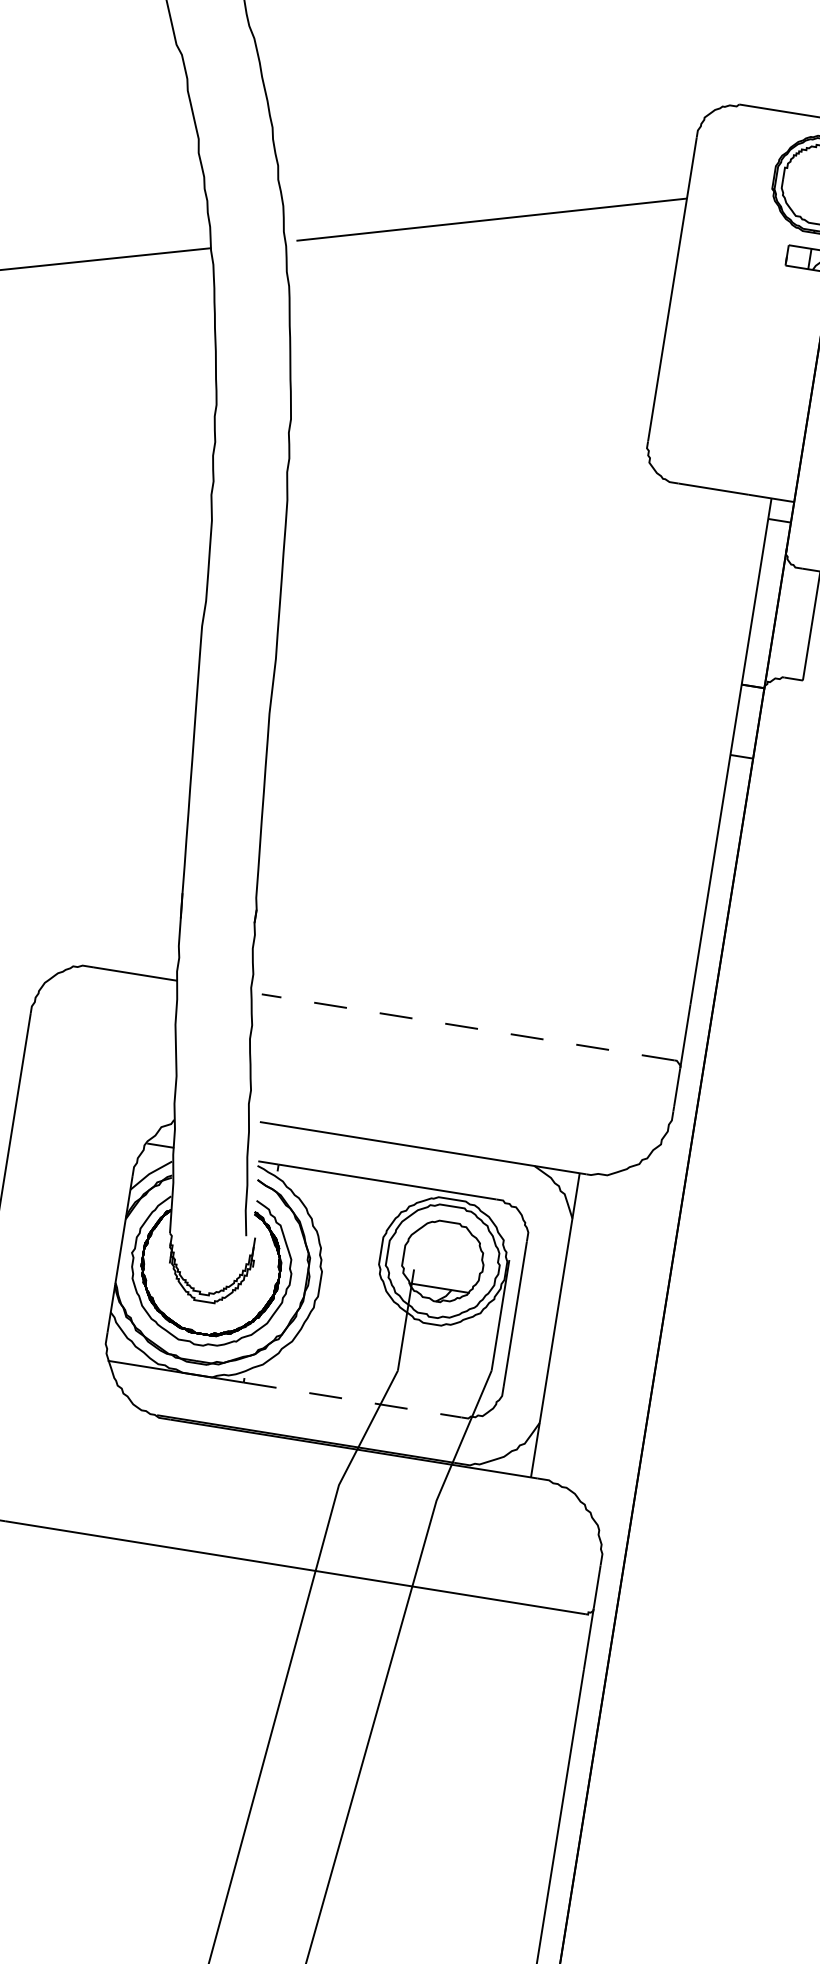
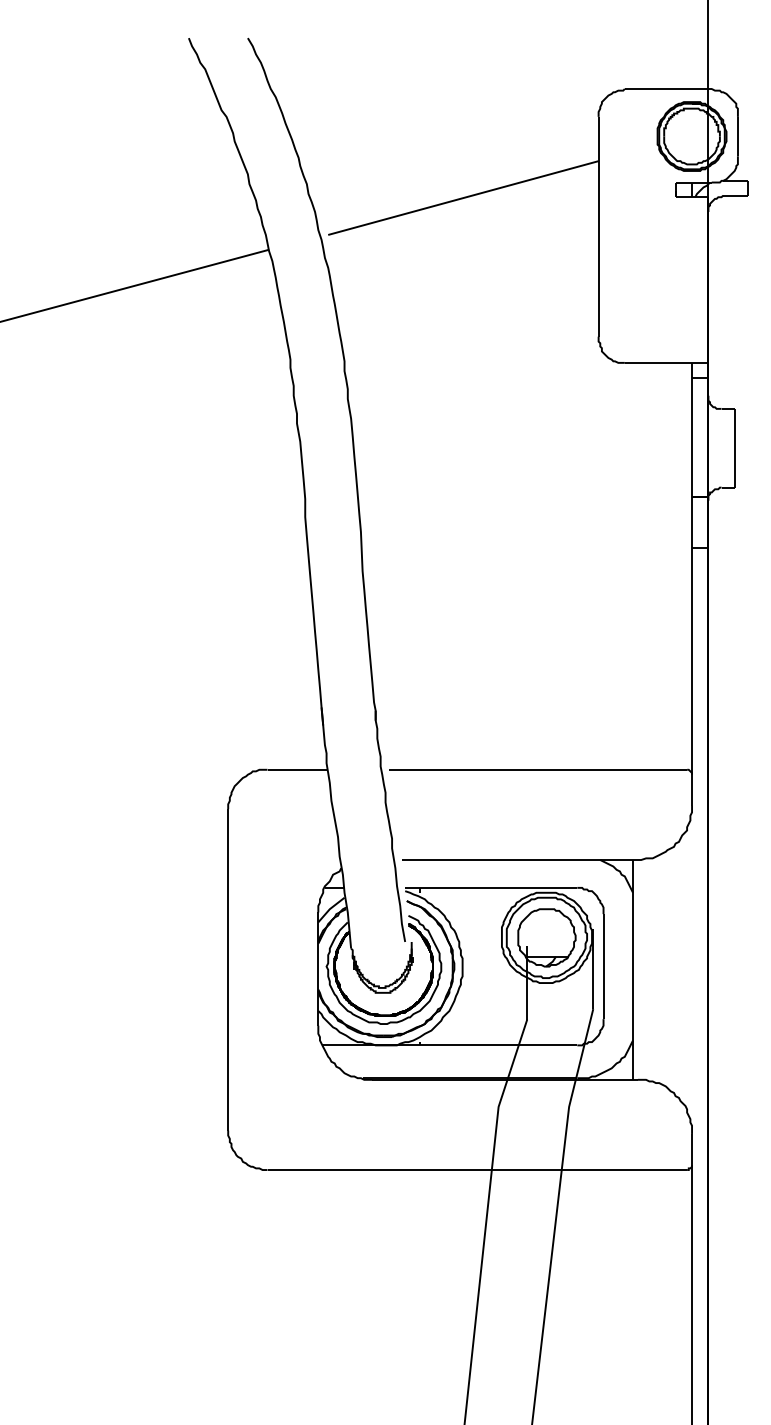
line: (467, 1026) -> (537, 769), dashed -> solid
line: (352, 1400) -> (498, 1045), dashed -> solid

